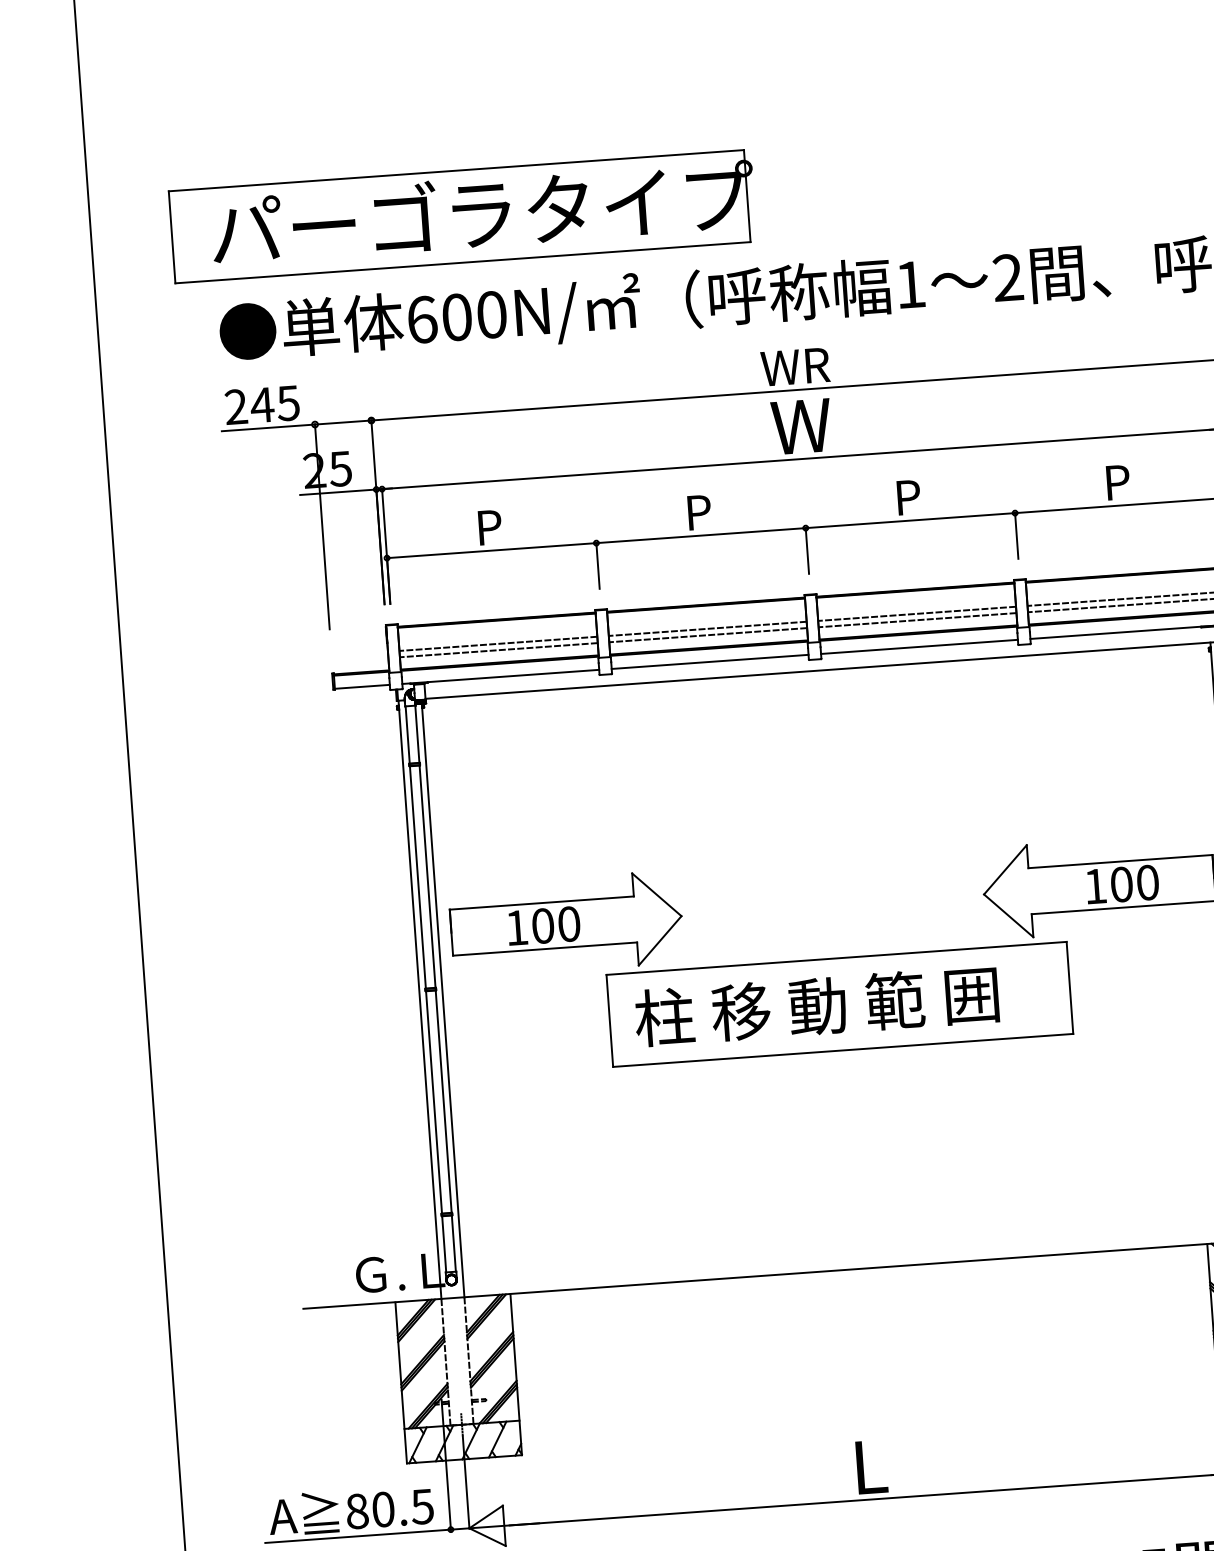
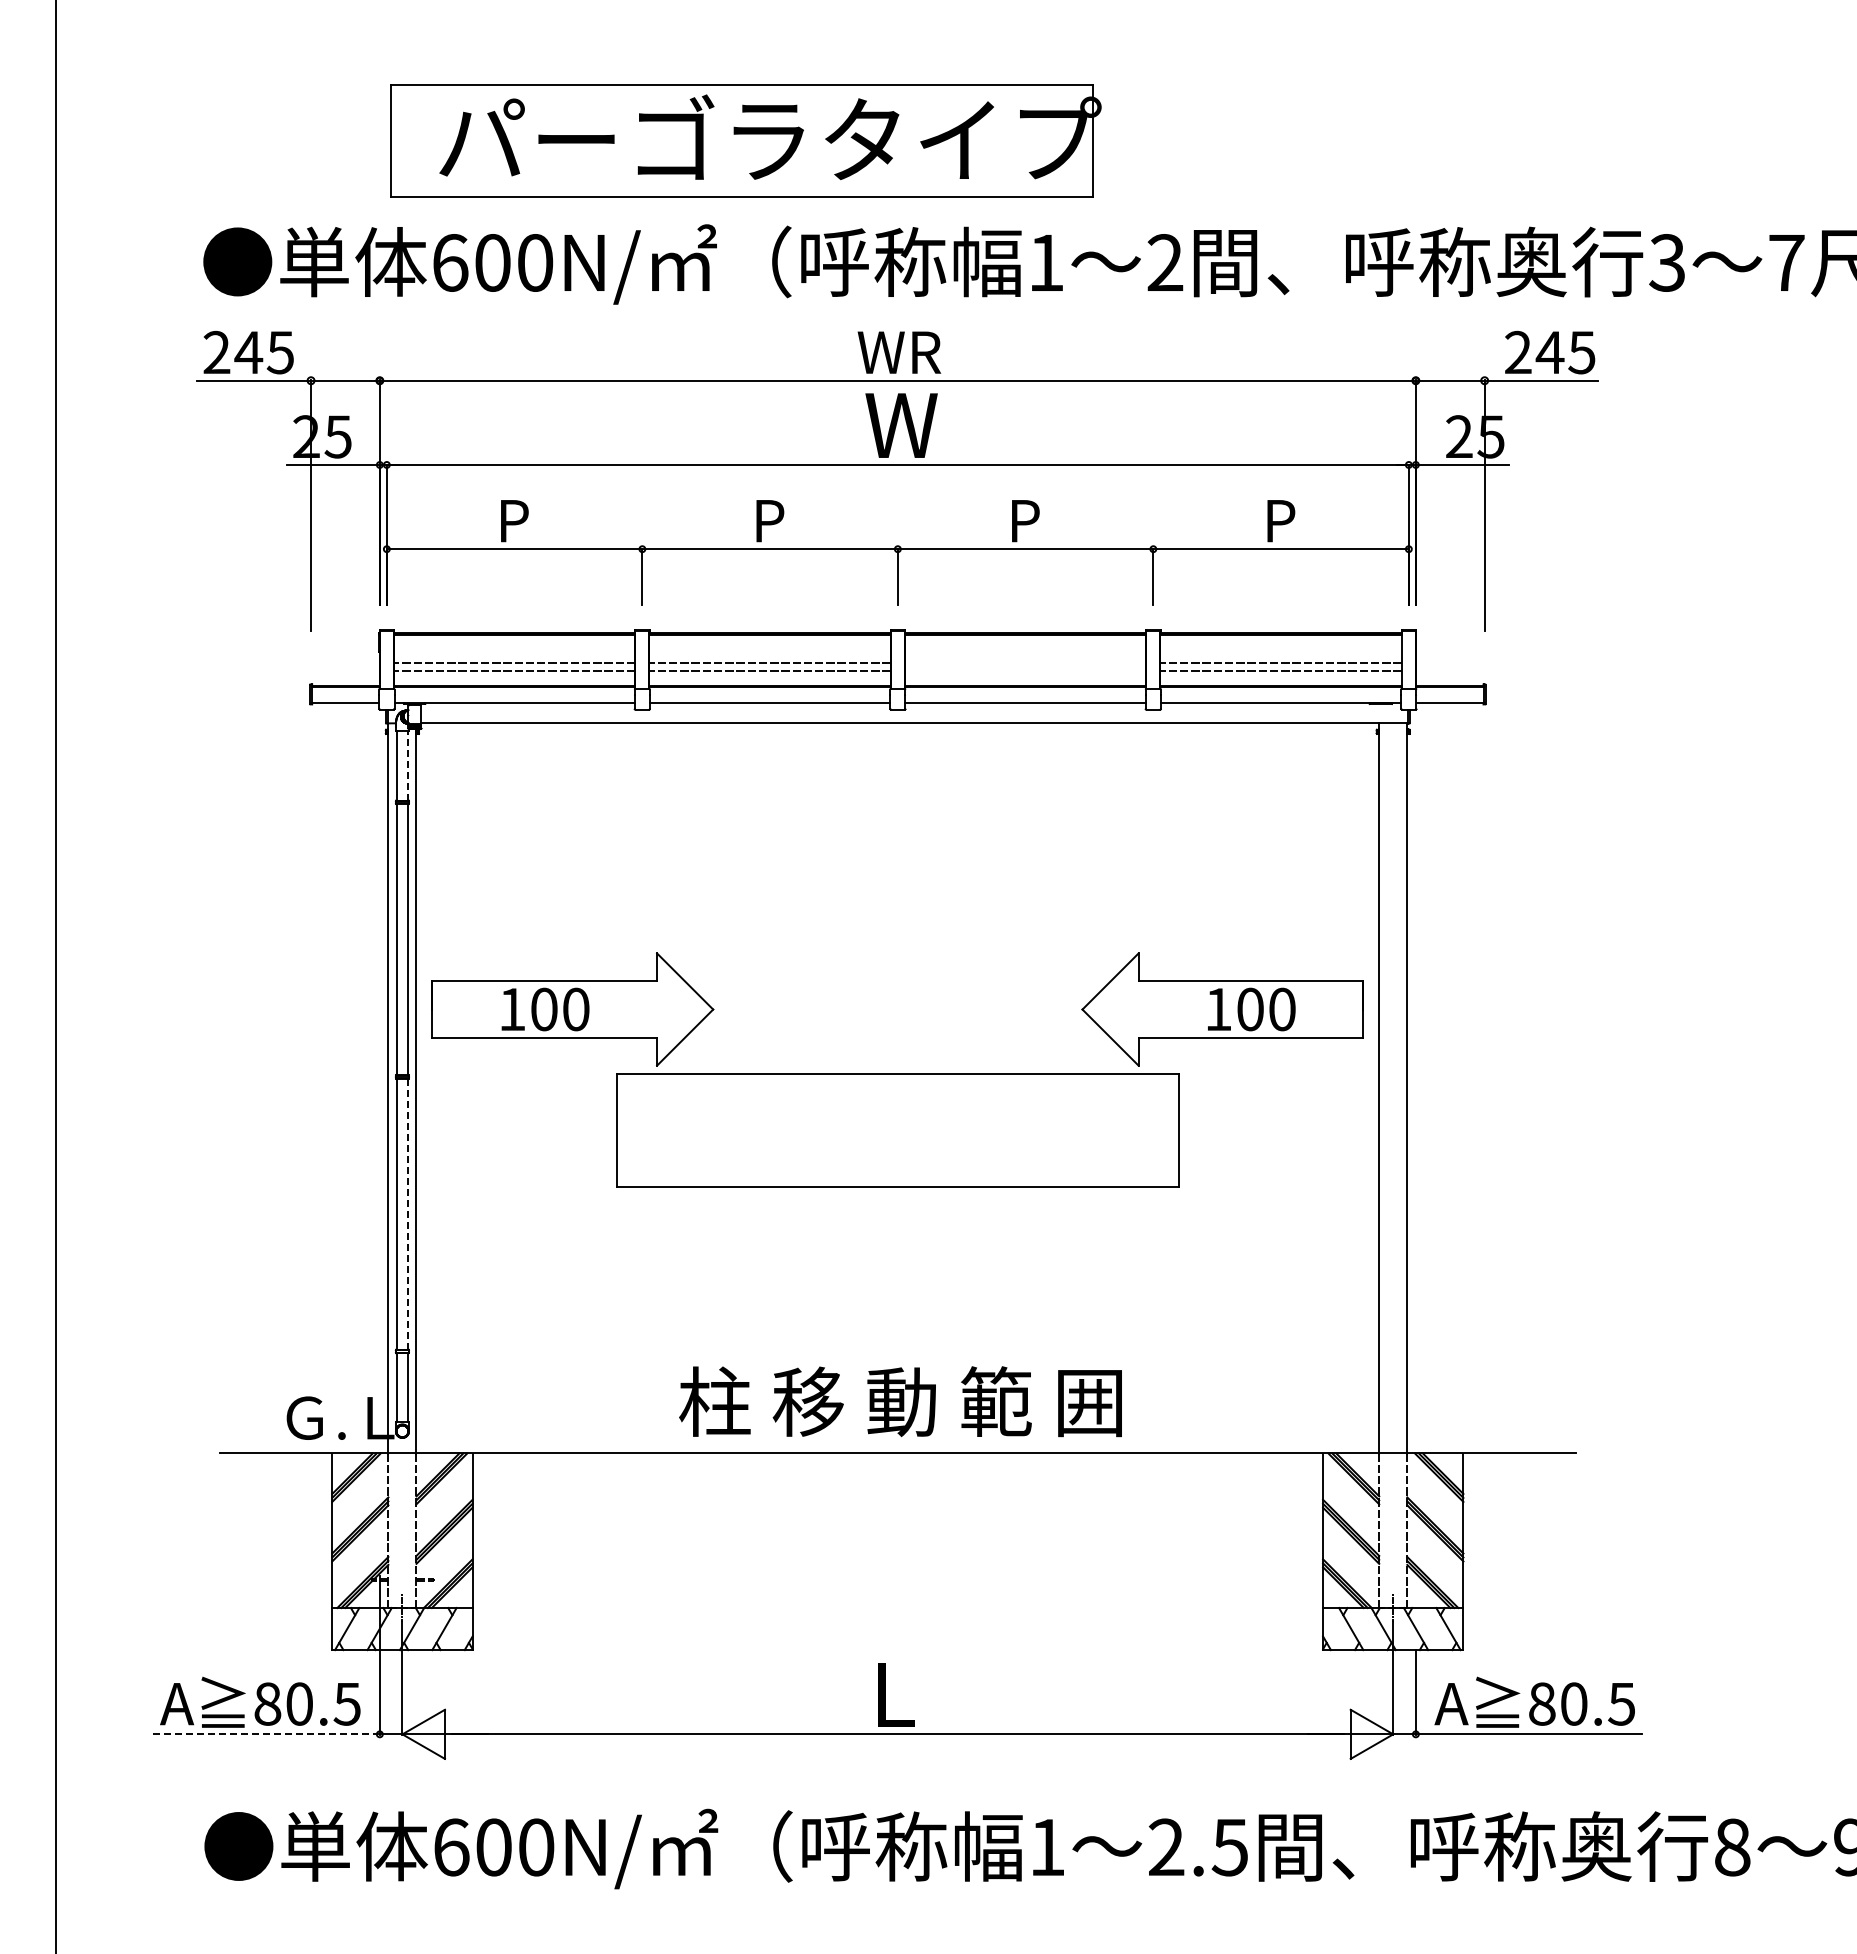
part: (462, 216) -> (745, 140), moved
line: (917, 613) -> (1025, 662), removed
line: (917, 620) -> (1025, 670), removed
line: (417, 734) -> (408, 765), solid -> dashed
text: (816, 1006) -> (900, 1401), moved
line: (443, 1102) -> (408, 1214), solid -> dashed
line: (358, 1536) -> (266, 1734), solid -> dashed

